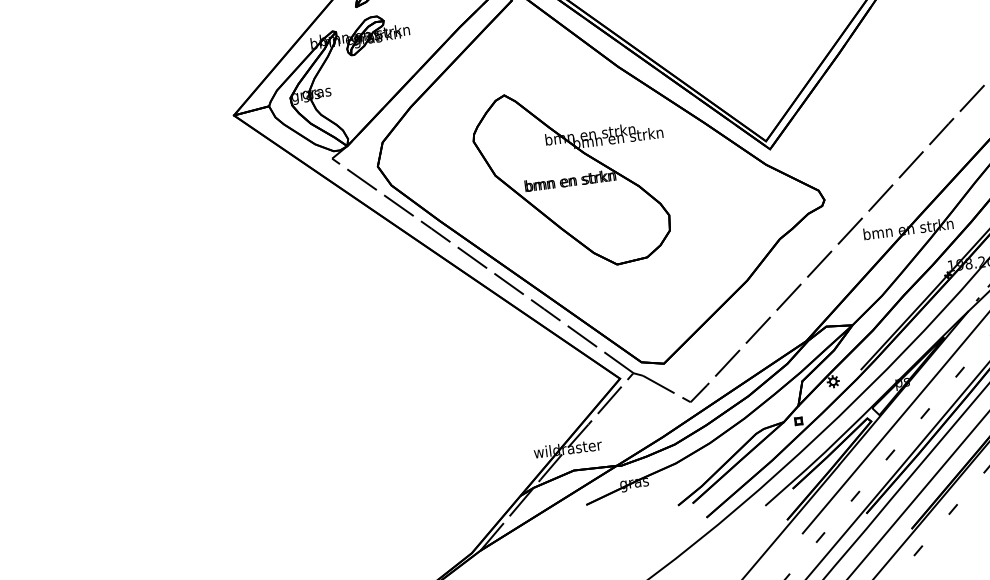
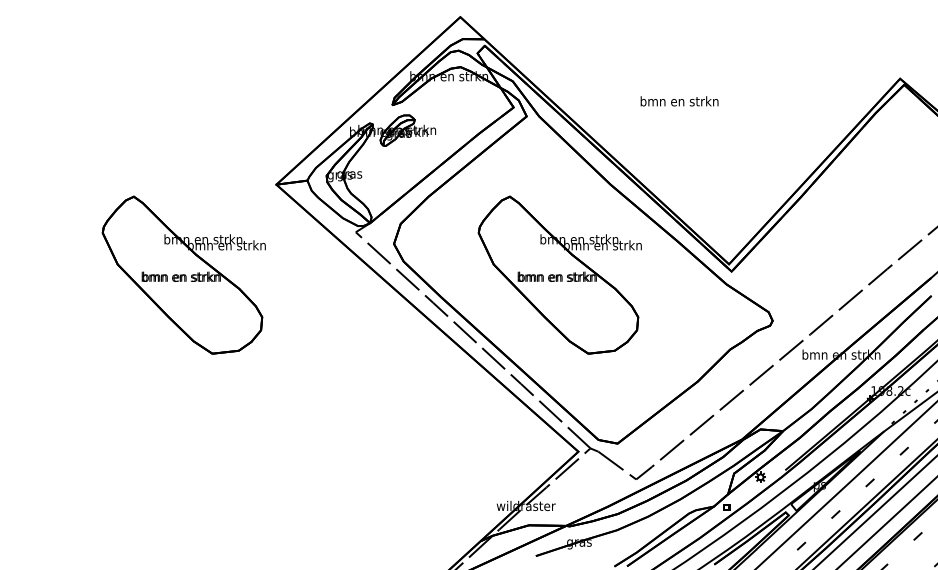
part: (140, 232) -> (183, 274), added

